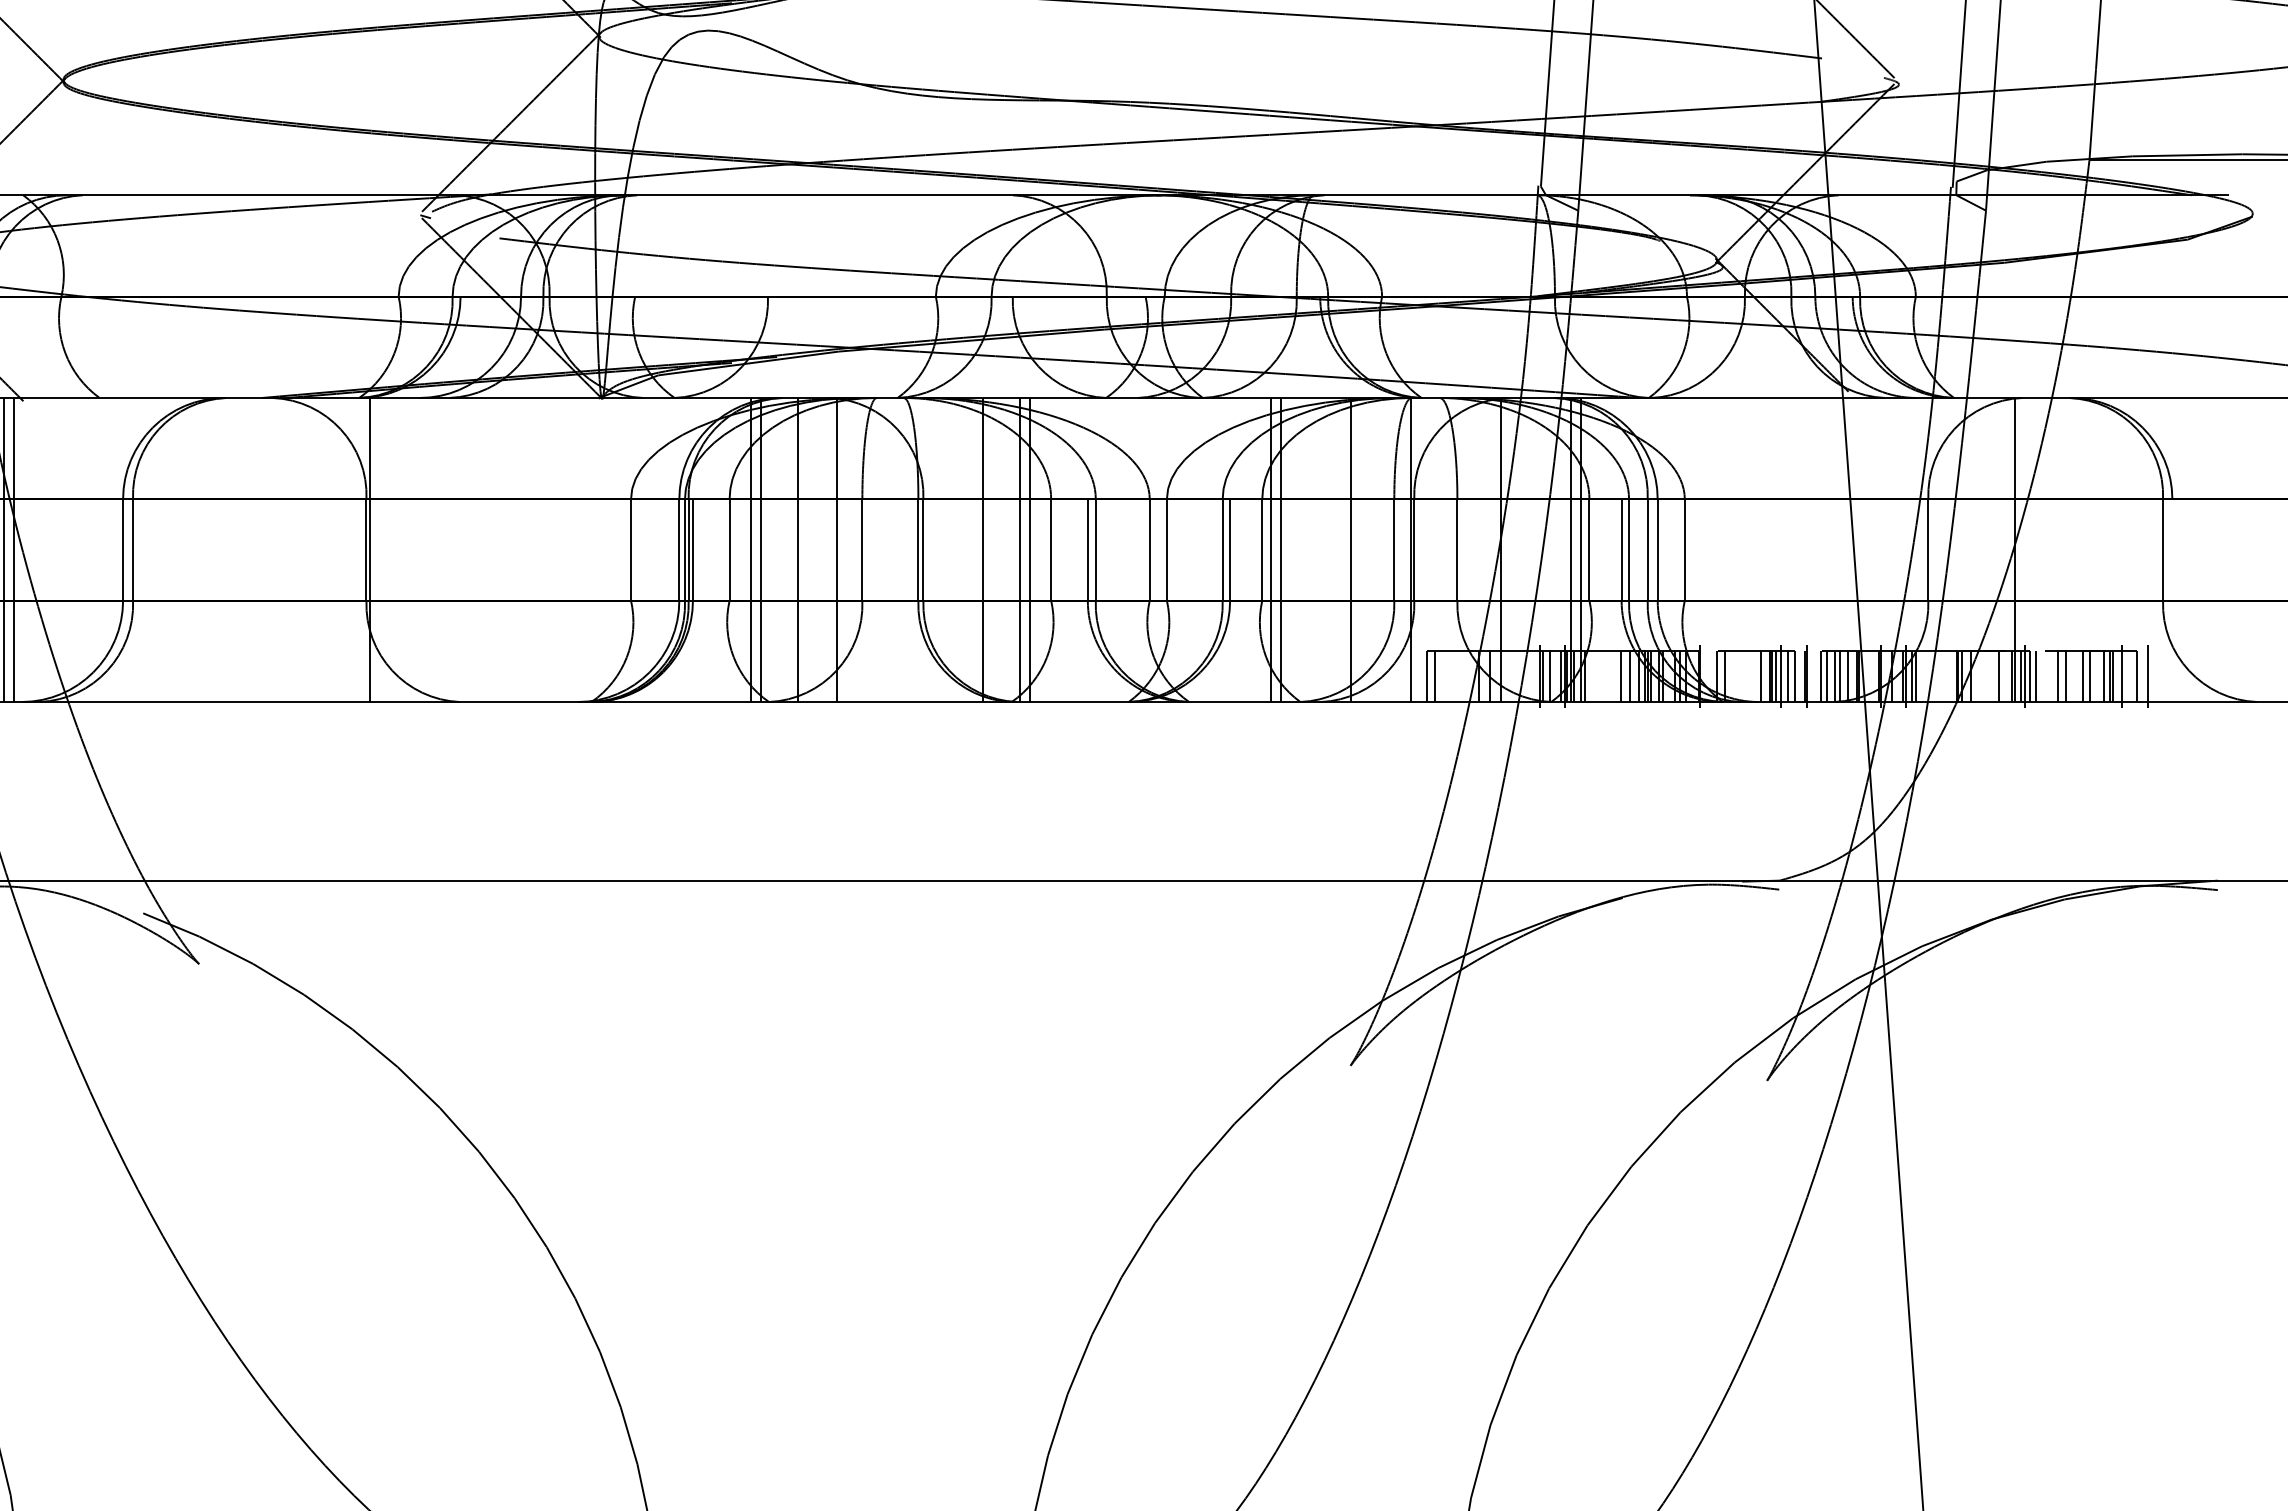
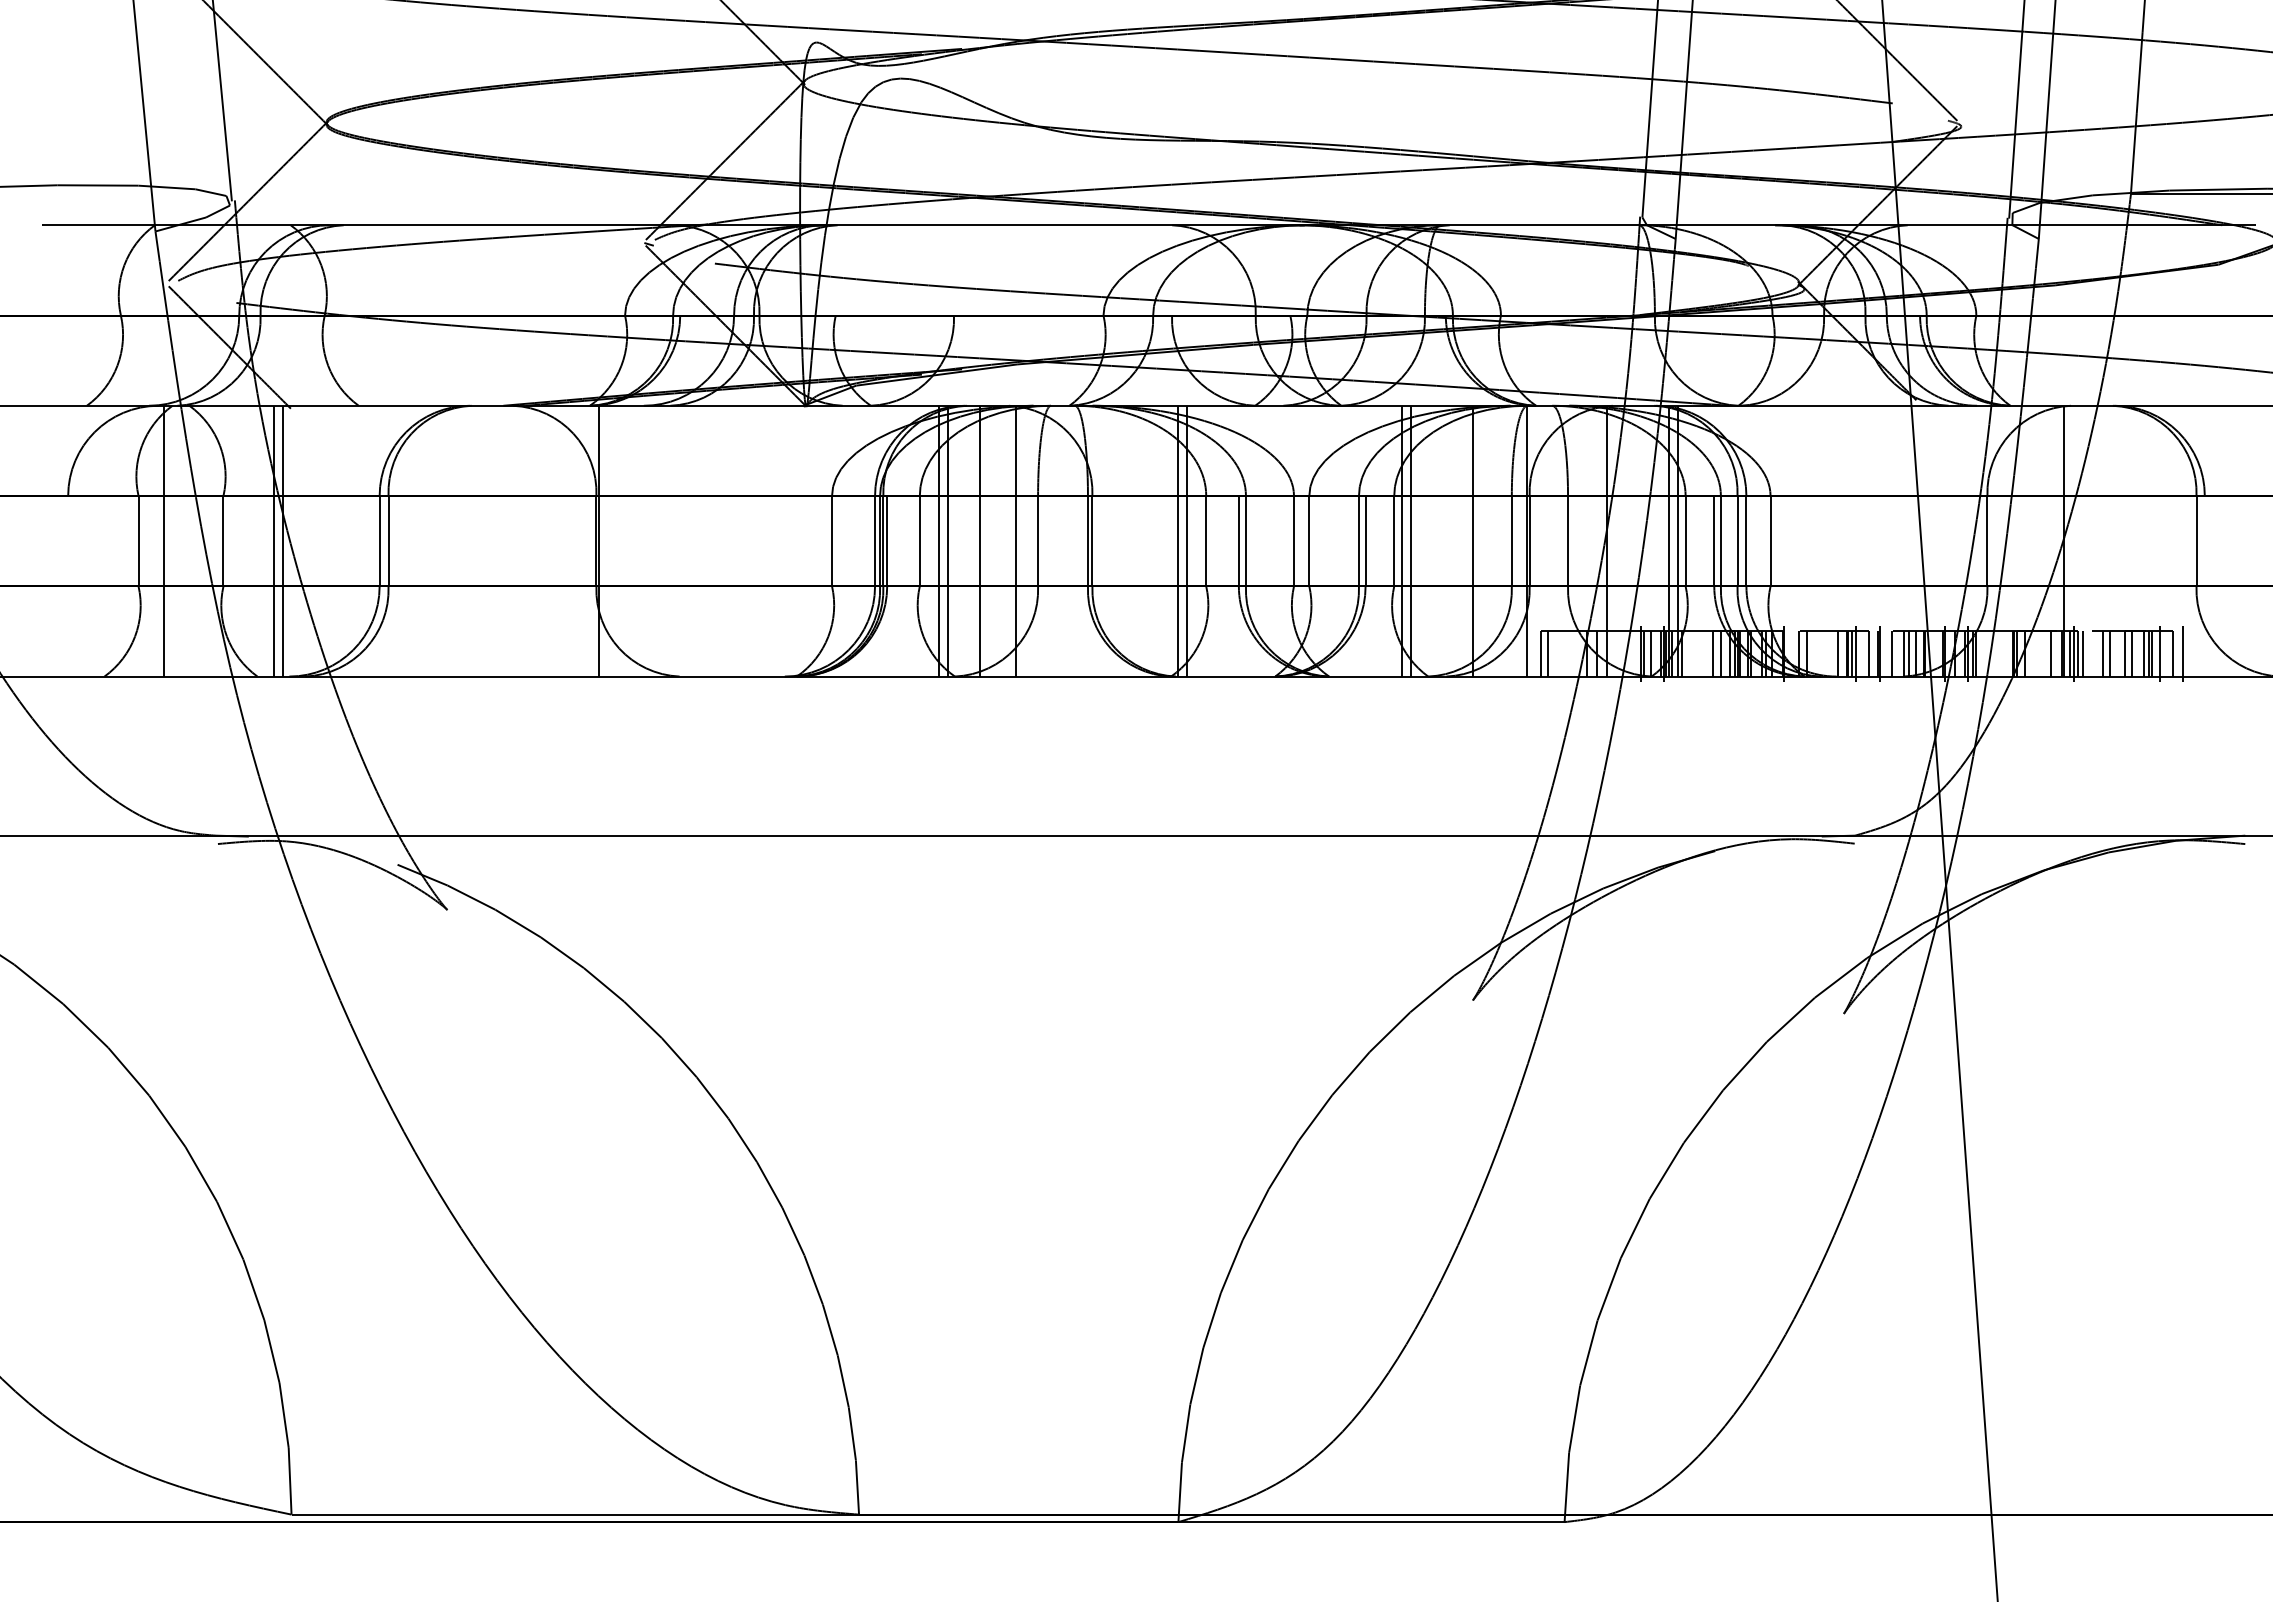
line: (982, 549) -> (1145, 540), removed
line: (1788, 676) -> (1862, 653), removed
line: (1827, 676) -> (1897, 653), removed

